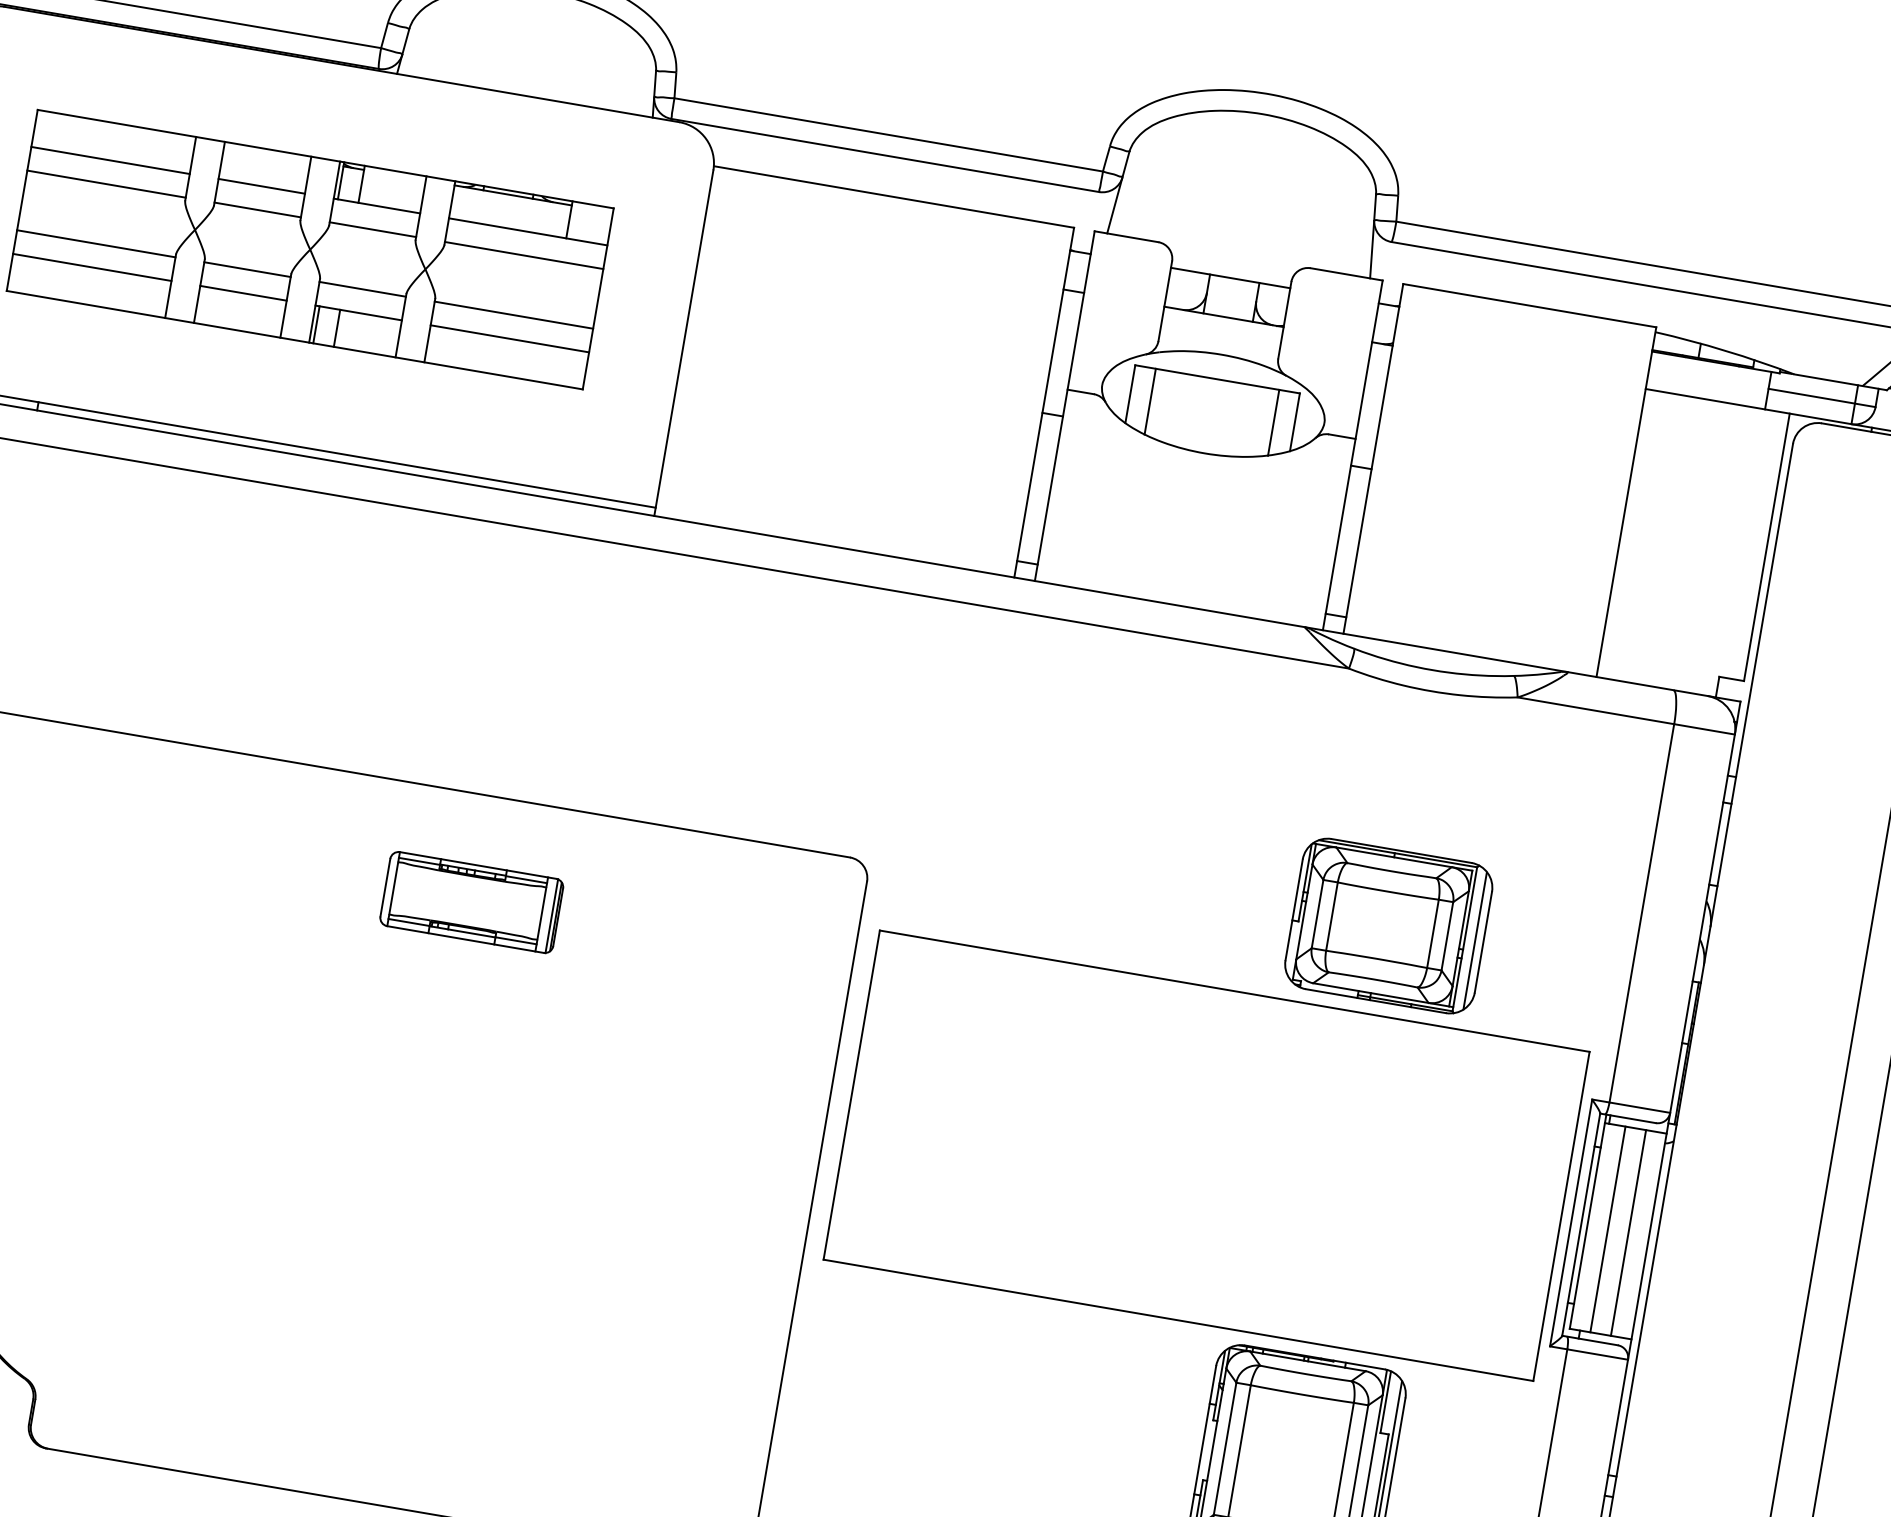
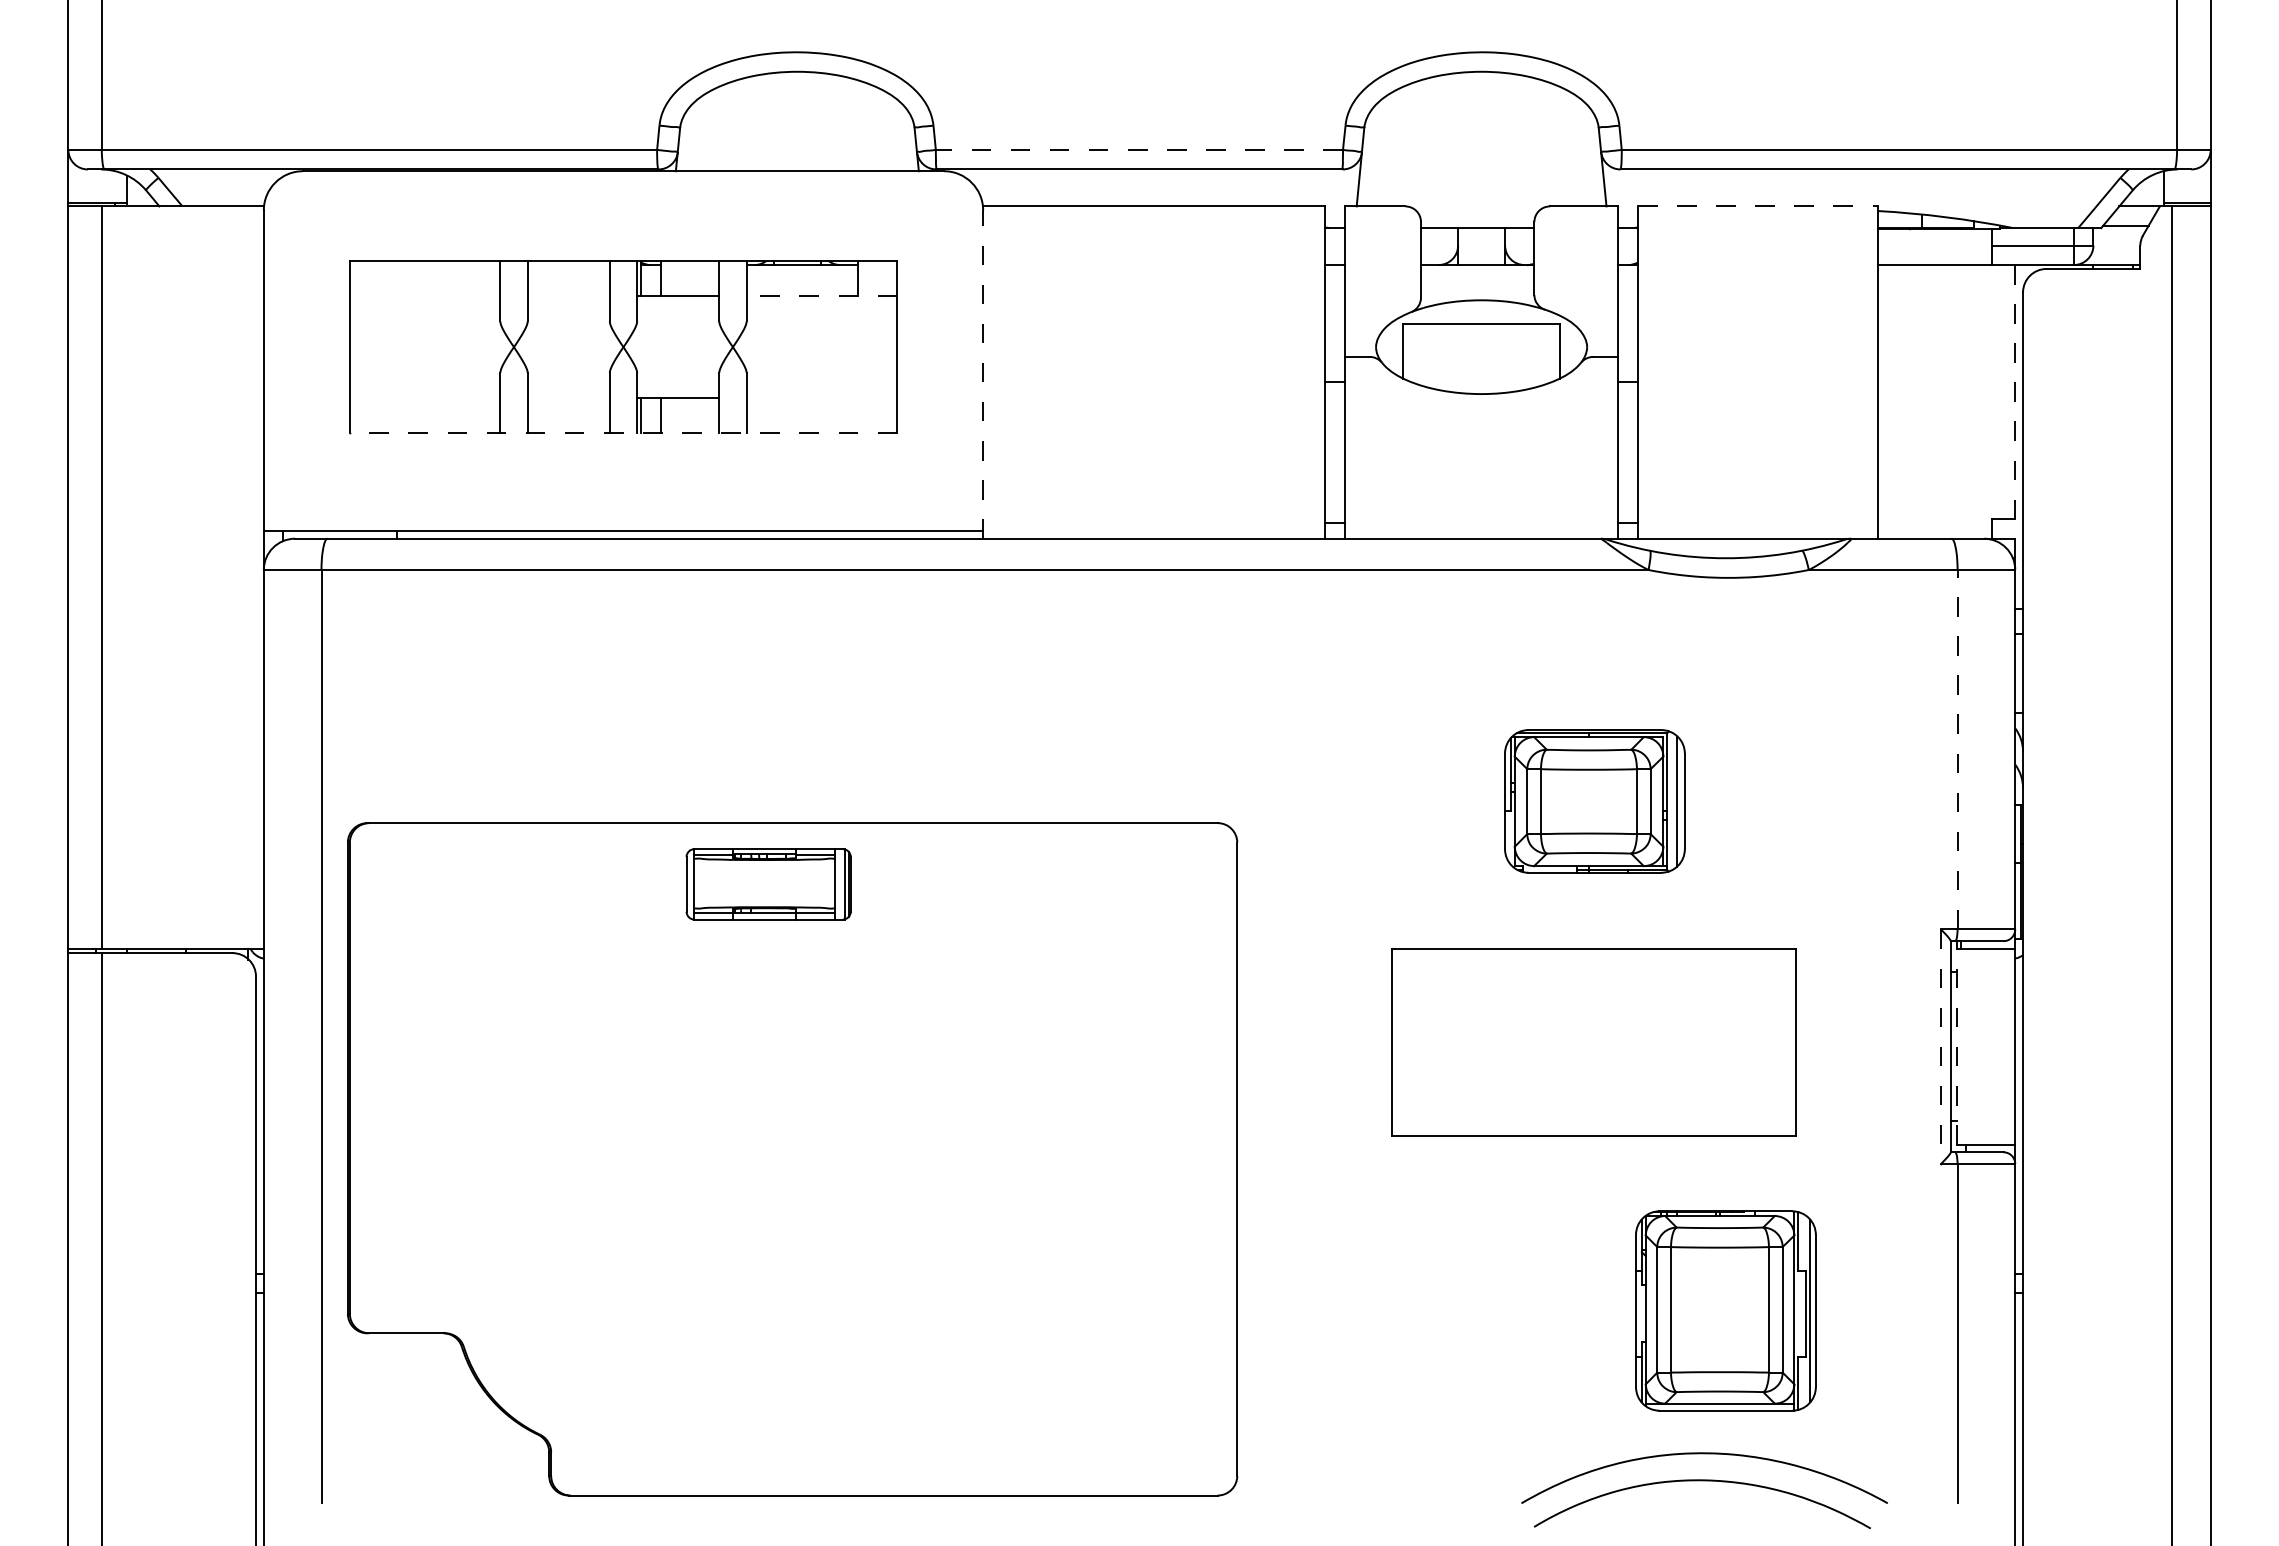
line: (888, 134) -> (1139, 149), solid -> dashed
line: (109, 160) -> (424, 296), removed
line: (105, 183) -> (424, 318), removed
line: (261, 186) -> (568, 296), removed
line: (257, 209) -> (568, 318), removed
line: (373, 229) -> (678, 318), removed
line: (527, 231) -> (821, 296), solid -> dashed
line: (95, 243) -> (424, 375), removed
line: (523, 255) -> (821, 318), removed
line: (91, 266) -> (424, 397), removed
line: (247, 269) -> (568, 375), removed
line: (363, 289) -> (678, 375), removed
line: (243, 292) -> (568, 397), removed
line: (1530, 305) -> (1758, 206), solid -> dashed
line: (513, 315) -> (821, 375), removed
line: (509, 338) -> (821, 397), removed
line: (294, 340) -> (623, 433), solid -> dashed
line: (684, 343) -> (983, 374), solid -> dashed
line: (1149, 401) -> (1422, 354), removed
line: (1274, 422) -> (1540, 354), removed
line: (1767, 547) -> (2015, 392), solid -> dashed
part: (471, 902) -> (768, 884), moved
line: (1641, 913) -> (1957, 749), solid -> dashed
part: (1388, 926) -> (1594, 801), moved
part: (1206, 1155) -> (1593, 1042), size x0.6
line: (1588, 1221) -> (1956, 1042), solid -> dashed
line: (1571, 1223) -> (1941, 1047), solid -> dashed
line: (1608, 1229) -> (1976, 1046), removed
line: (1628, 1232) -> (1995, 1046), removed

